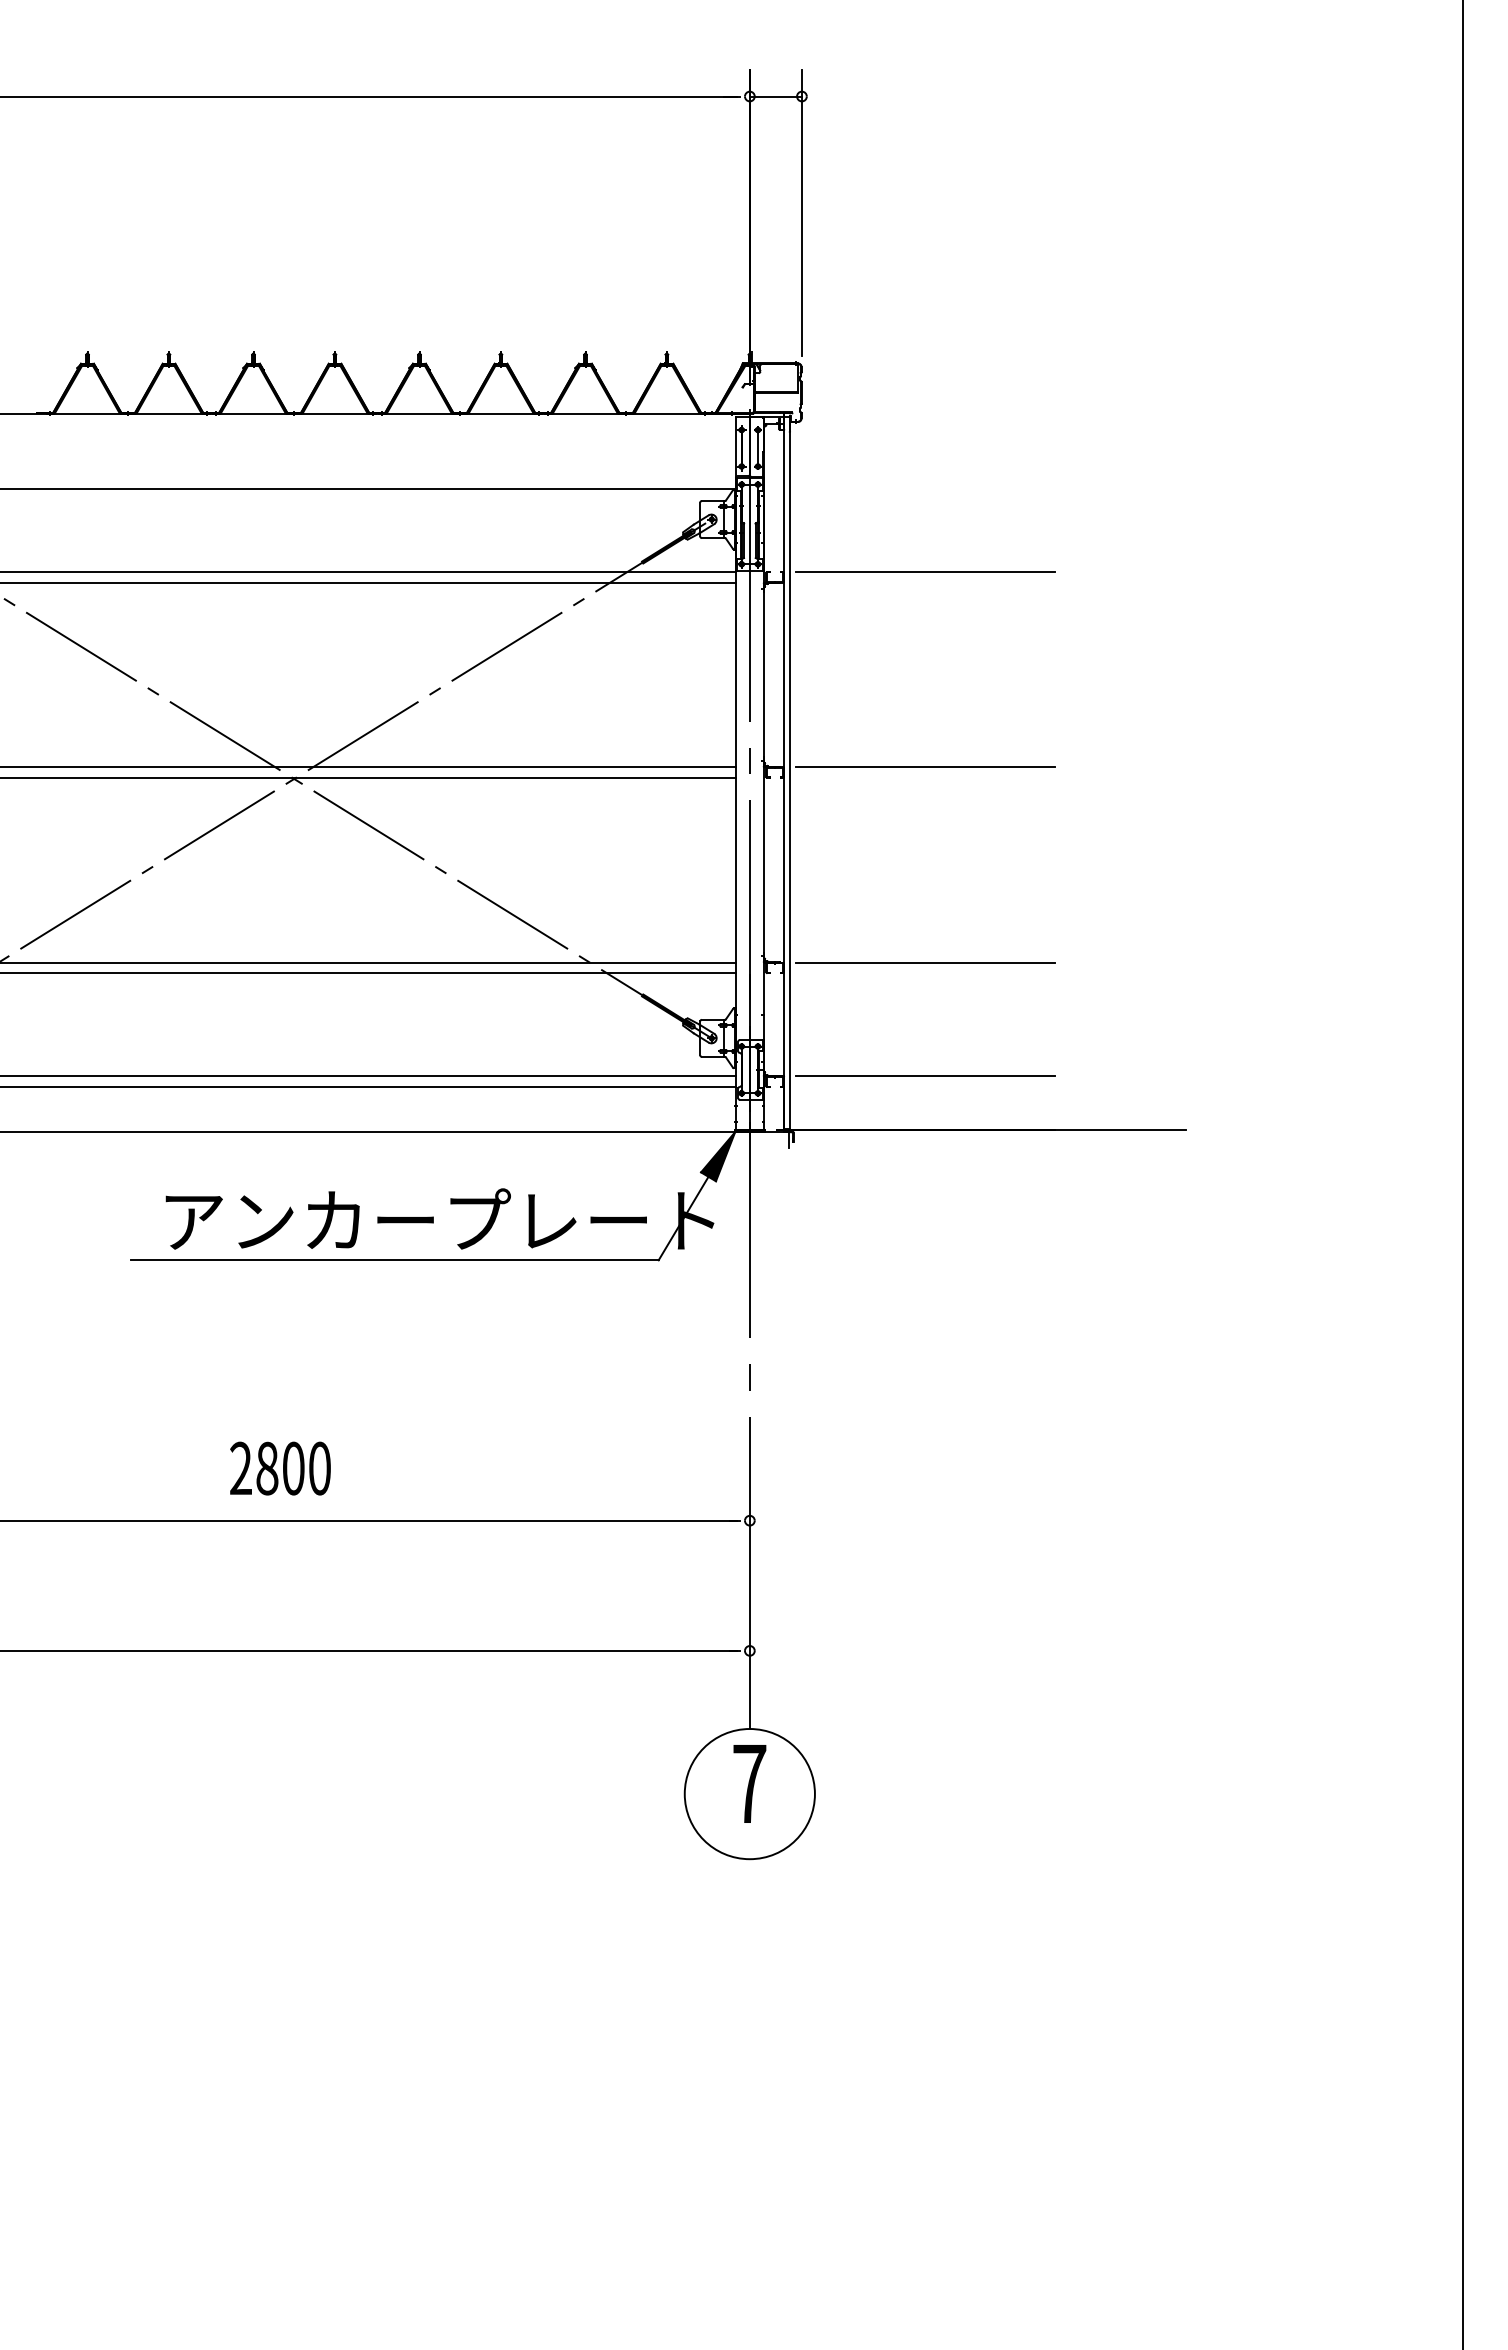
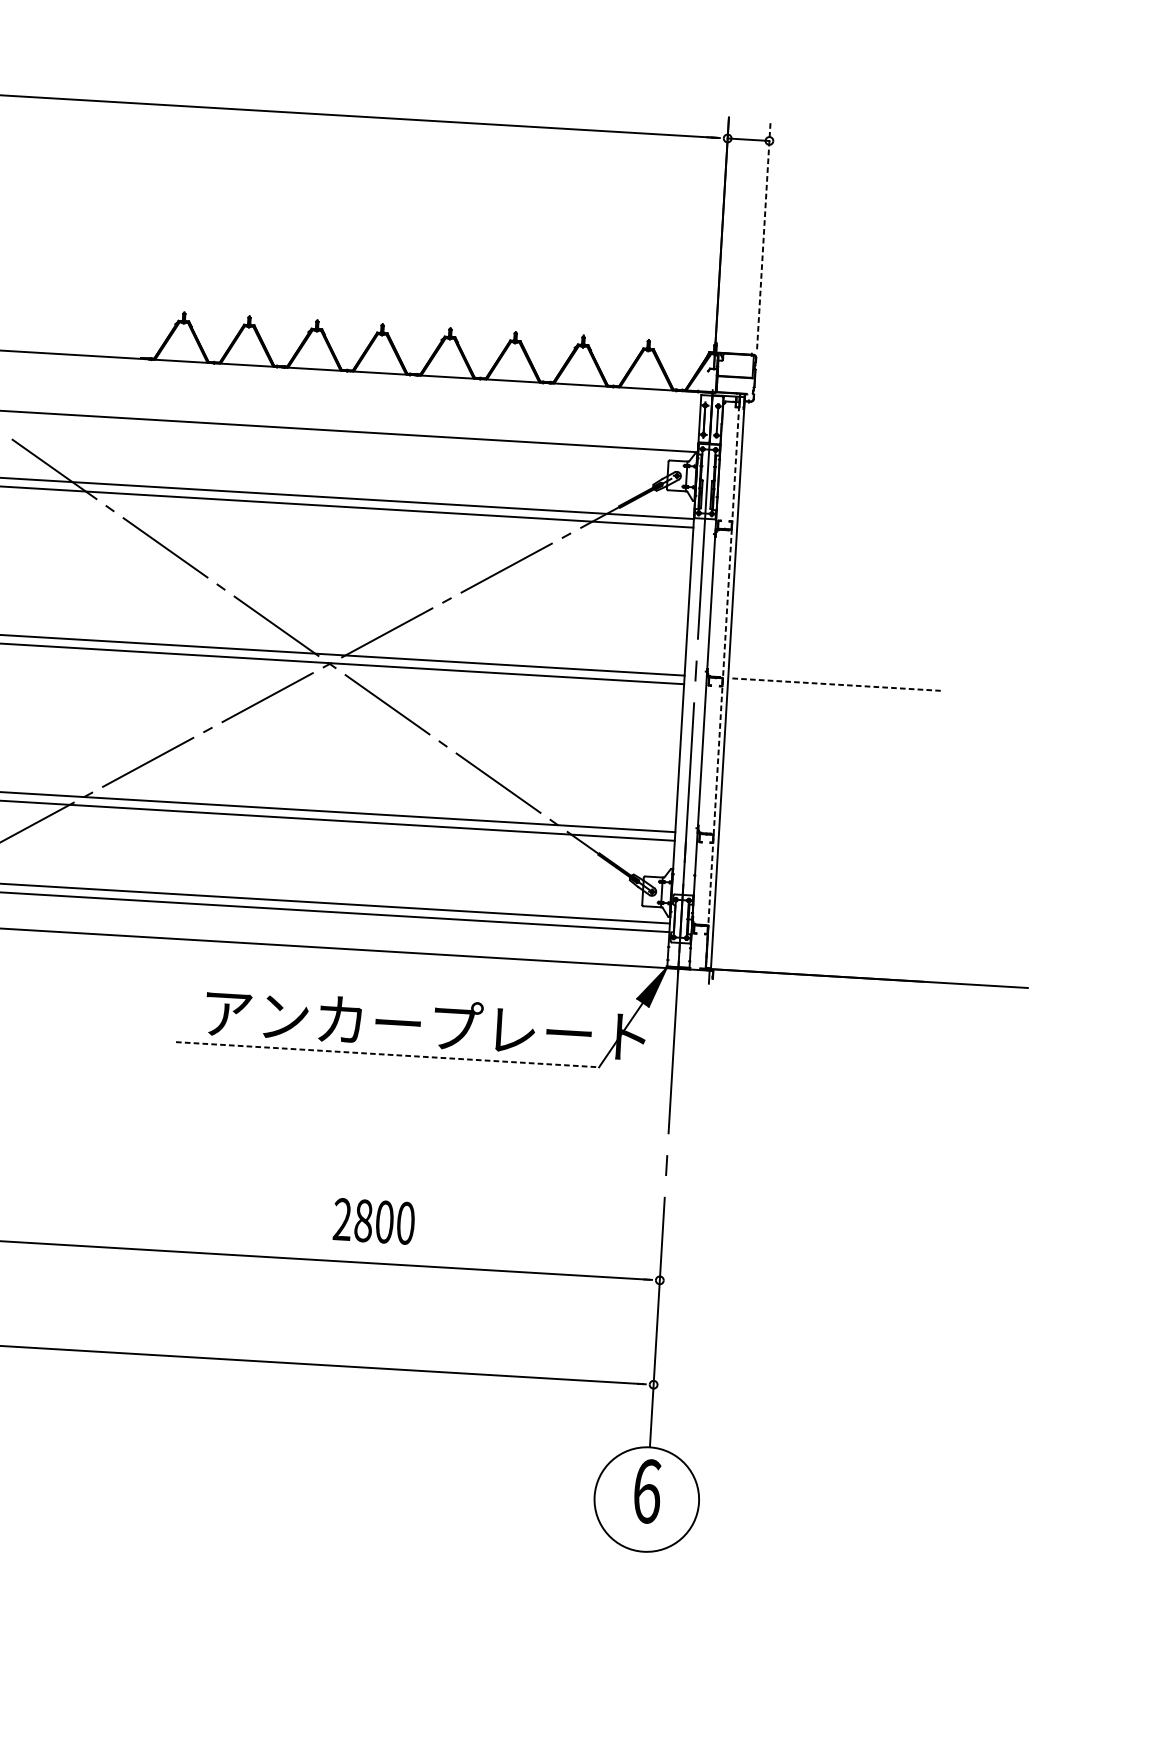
line: (801, 213) -> (763, 234), solid -> dashed
line: (925, 571) -> (845, 527), removed
line: (925, 767) -> (836, 684), solid -> dashed
line: (783, 773) -> (722, 682), solid -> dashed
line: (925, 962) -> (827, 841), removed
line: (925, 1076) -> (821, 932), removed
line: (394, 1260) -> (387, 1054), solid -> dashed
text: (280, 1468) -> (374, 1221), moved
text: (749, 1783) -> (647, 1491), 7 -> 6

